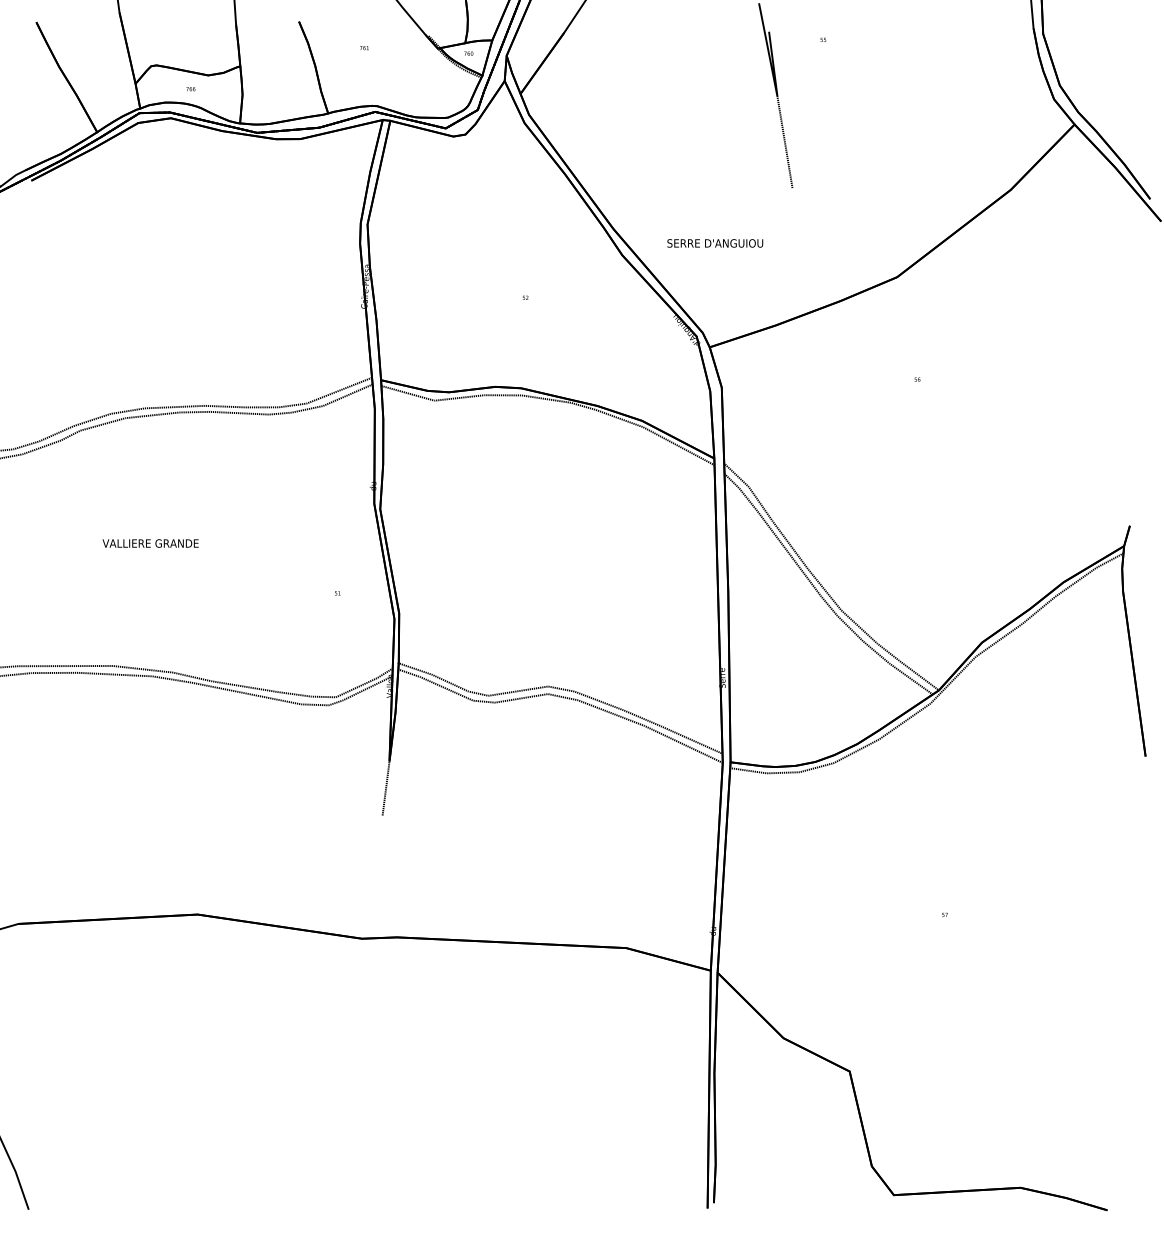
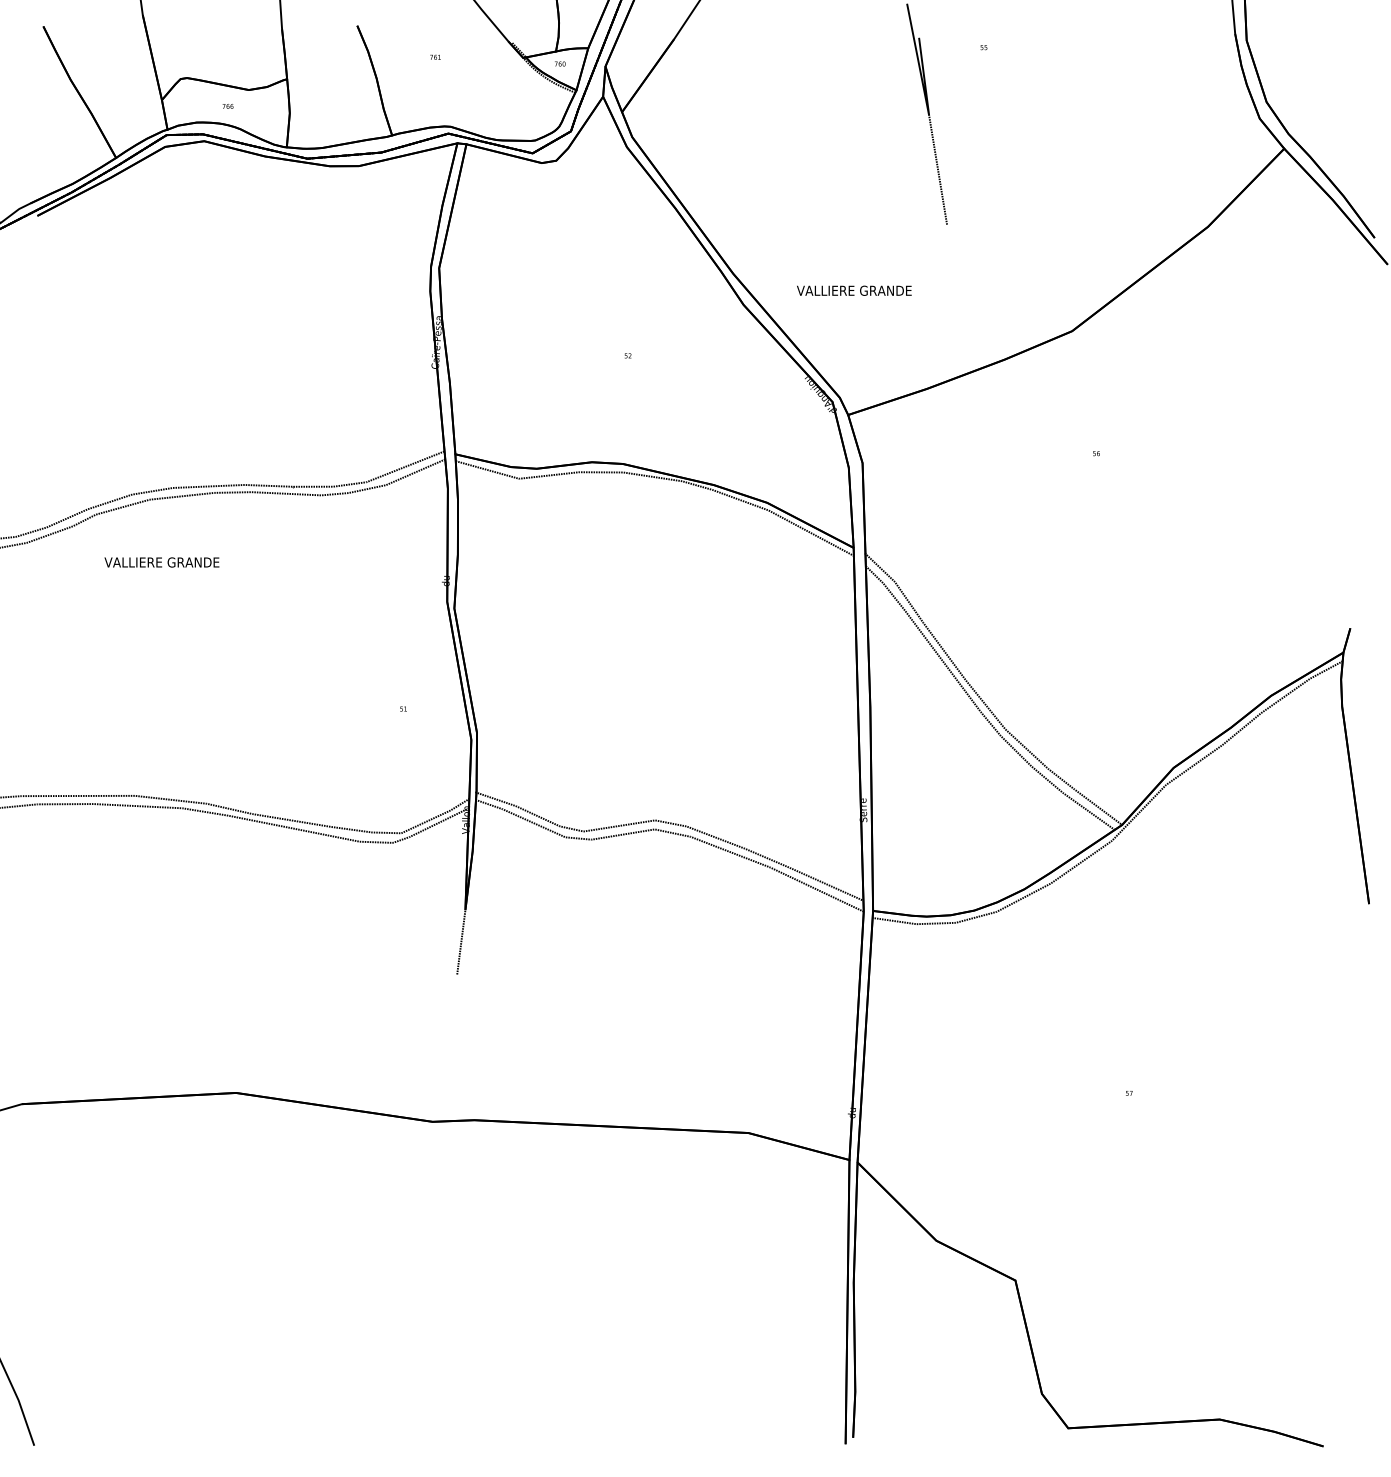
text: (715, 243) -> (854, 290), SERRE D'ANGUIOU -> VALLIERE GRANDE
text: (150, 543) -> (161, 562), moved

